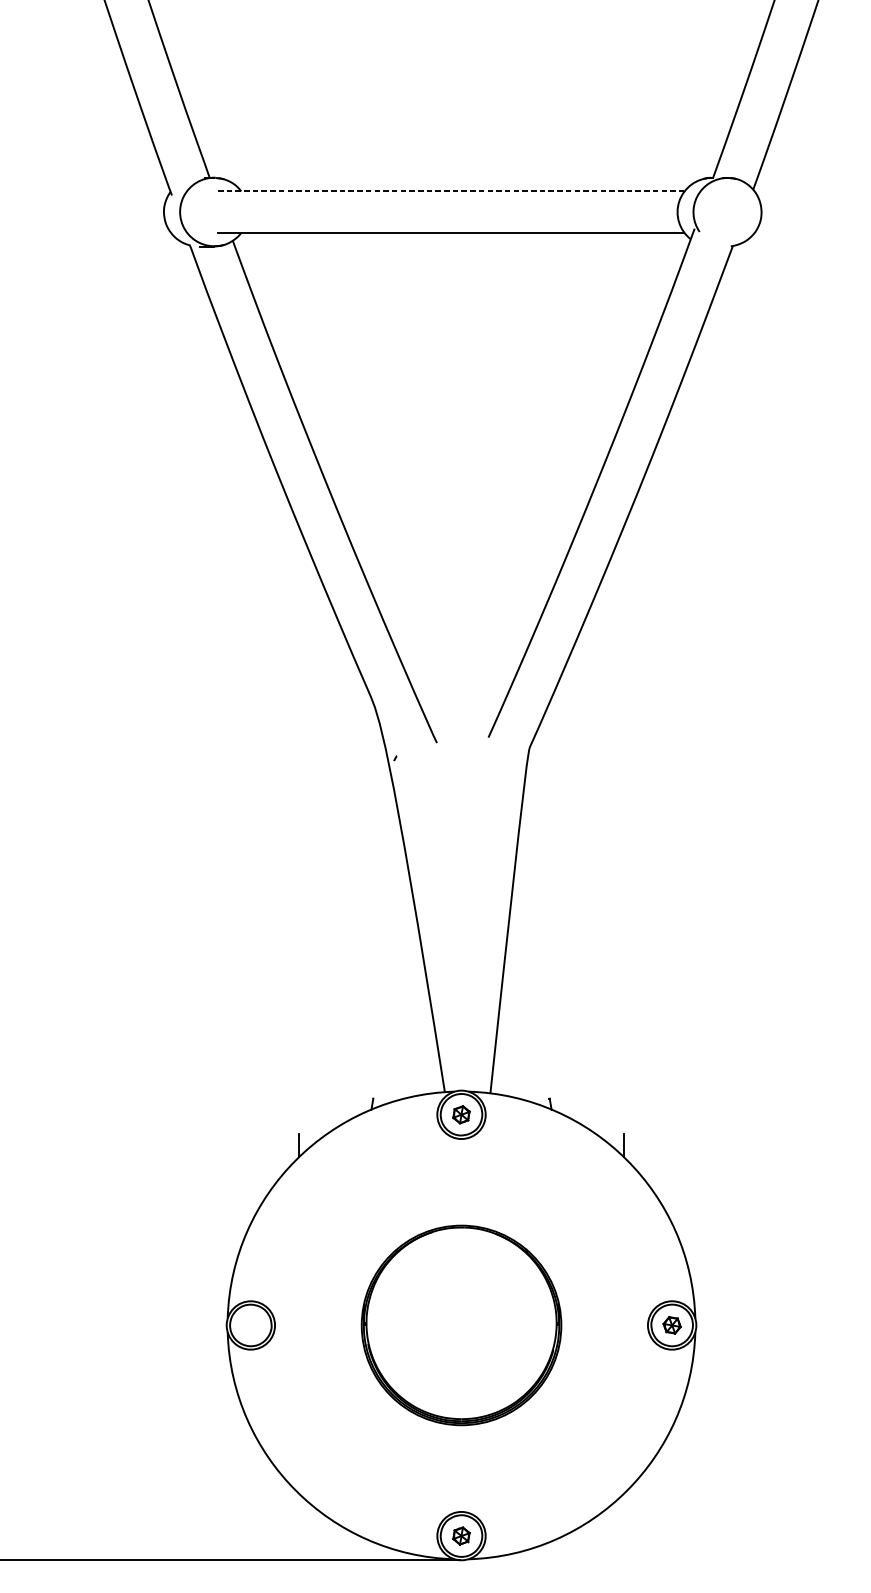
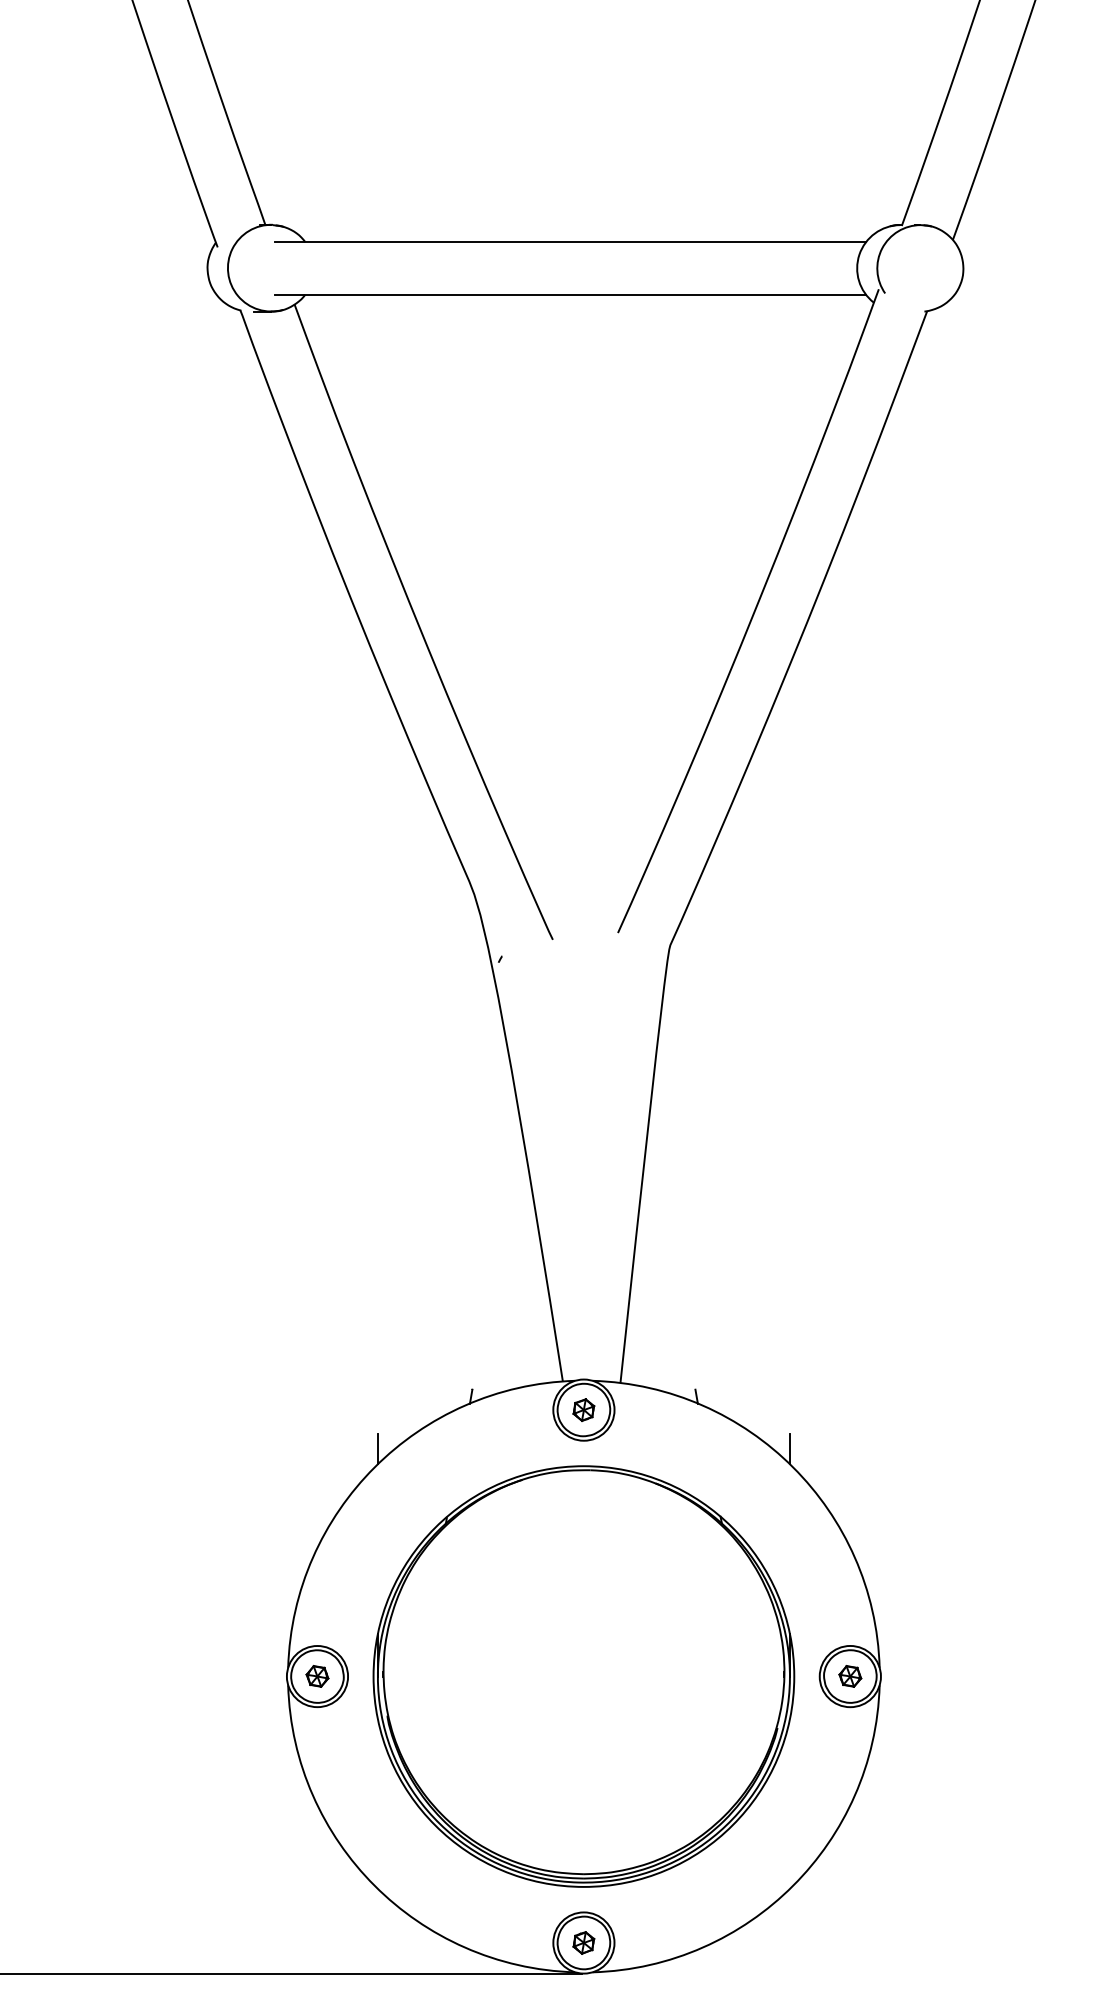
line: (450, 191) -> (570, 242), dashed -> solid
part: (250, 1325) -> (317, 1676), added
part: (461, 1325) -> (583, 1676), size x1.67

